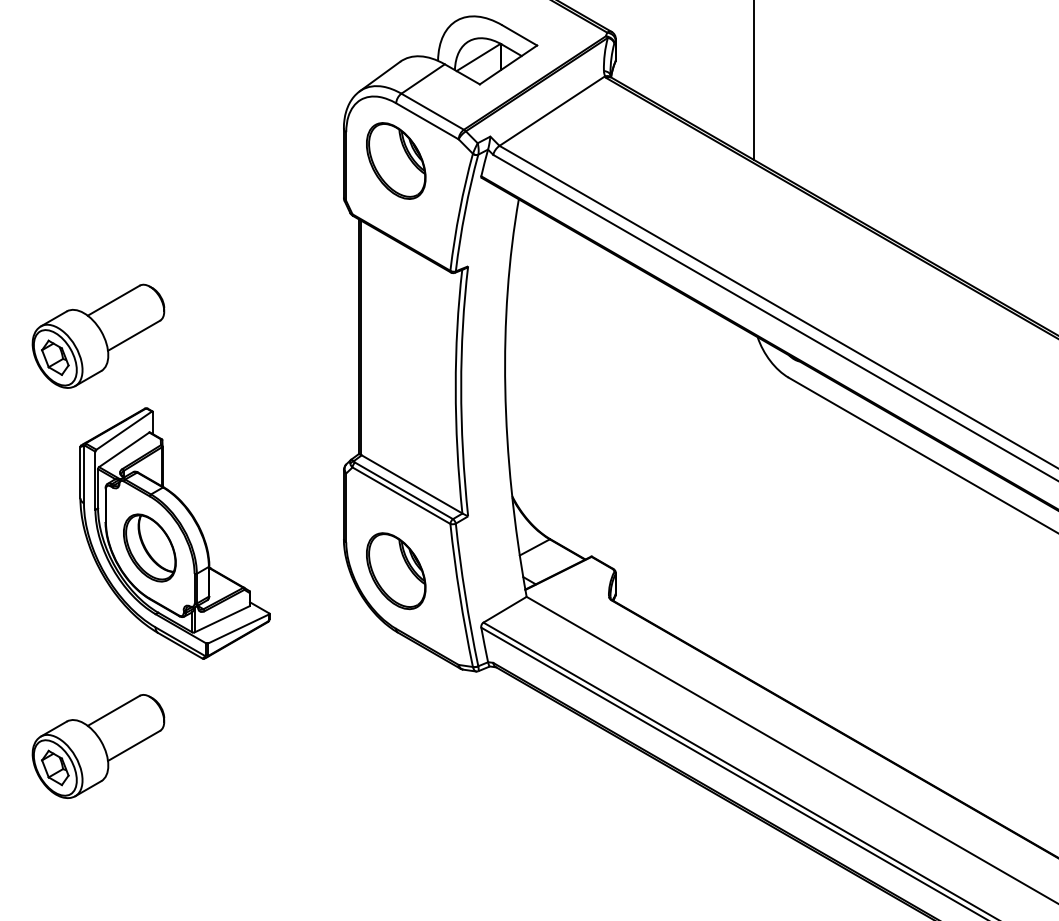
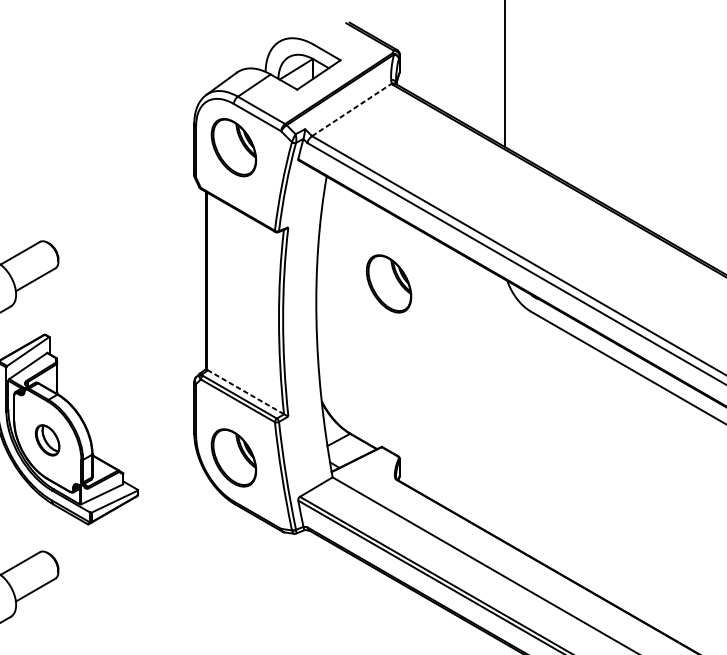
line: (552, 111) -> (352, 110), solid -> dashed
part: (601, 341) -> (389, 284), added
line: (411, 484) -> (245, 392), solid -> dashed
part: (149, 547) -> (47, 440), size x0.6

